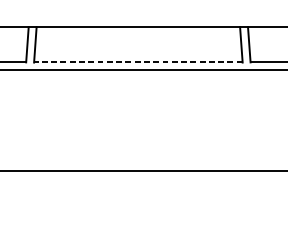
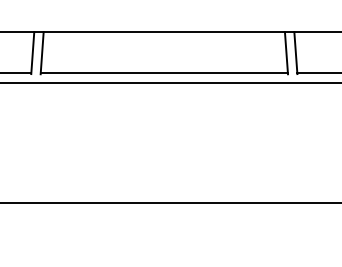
line: (138, 61) -> (164, 73), dashed -> solid

